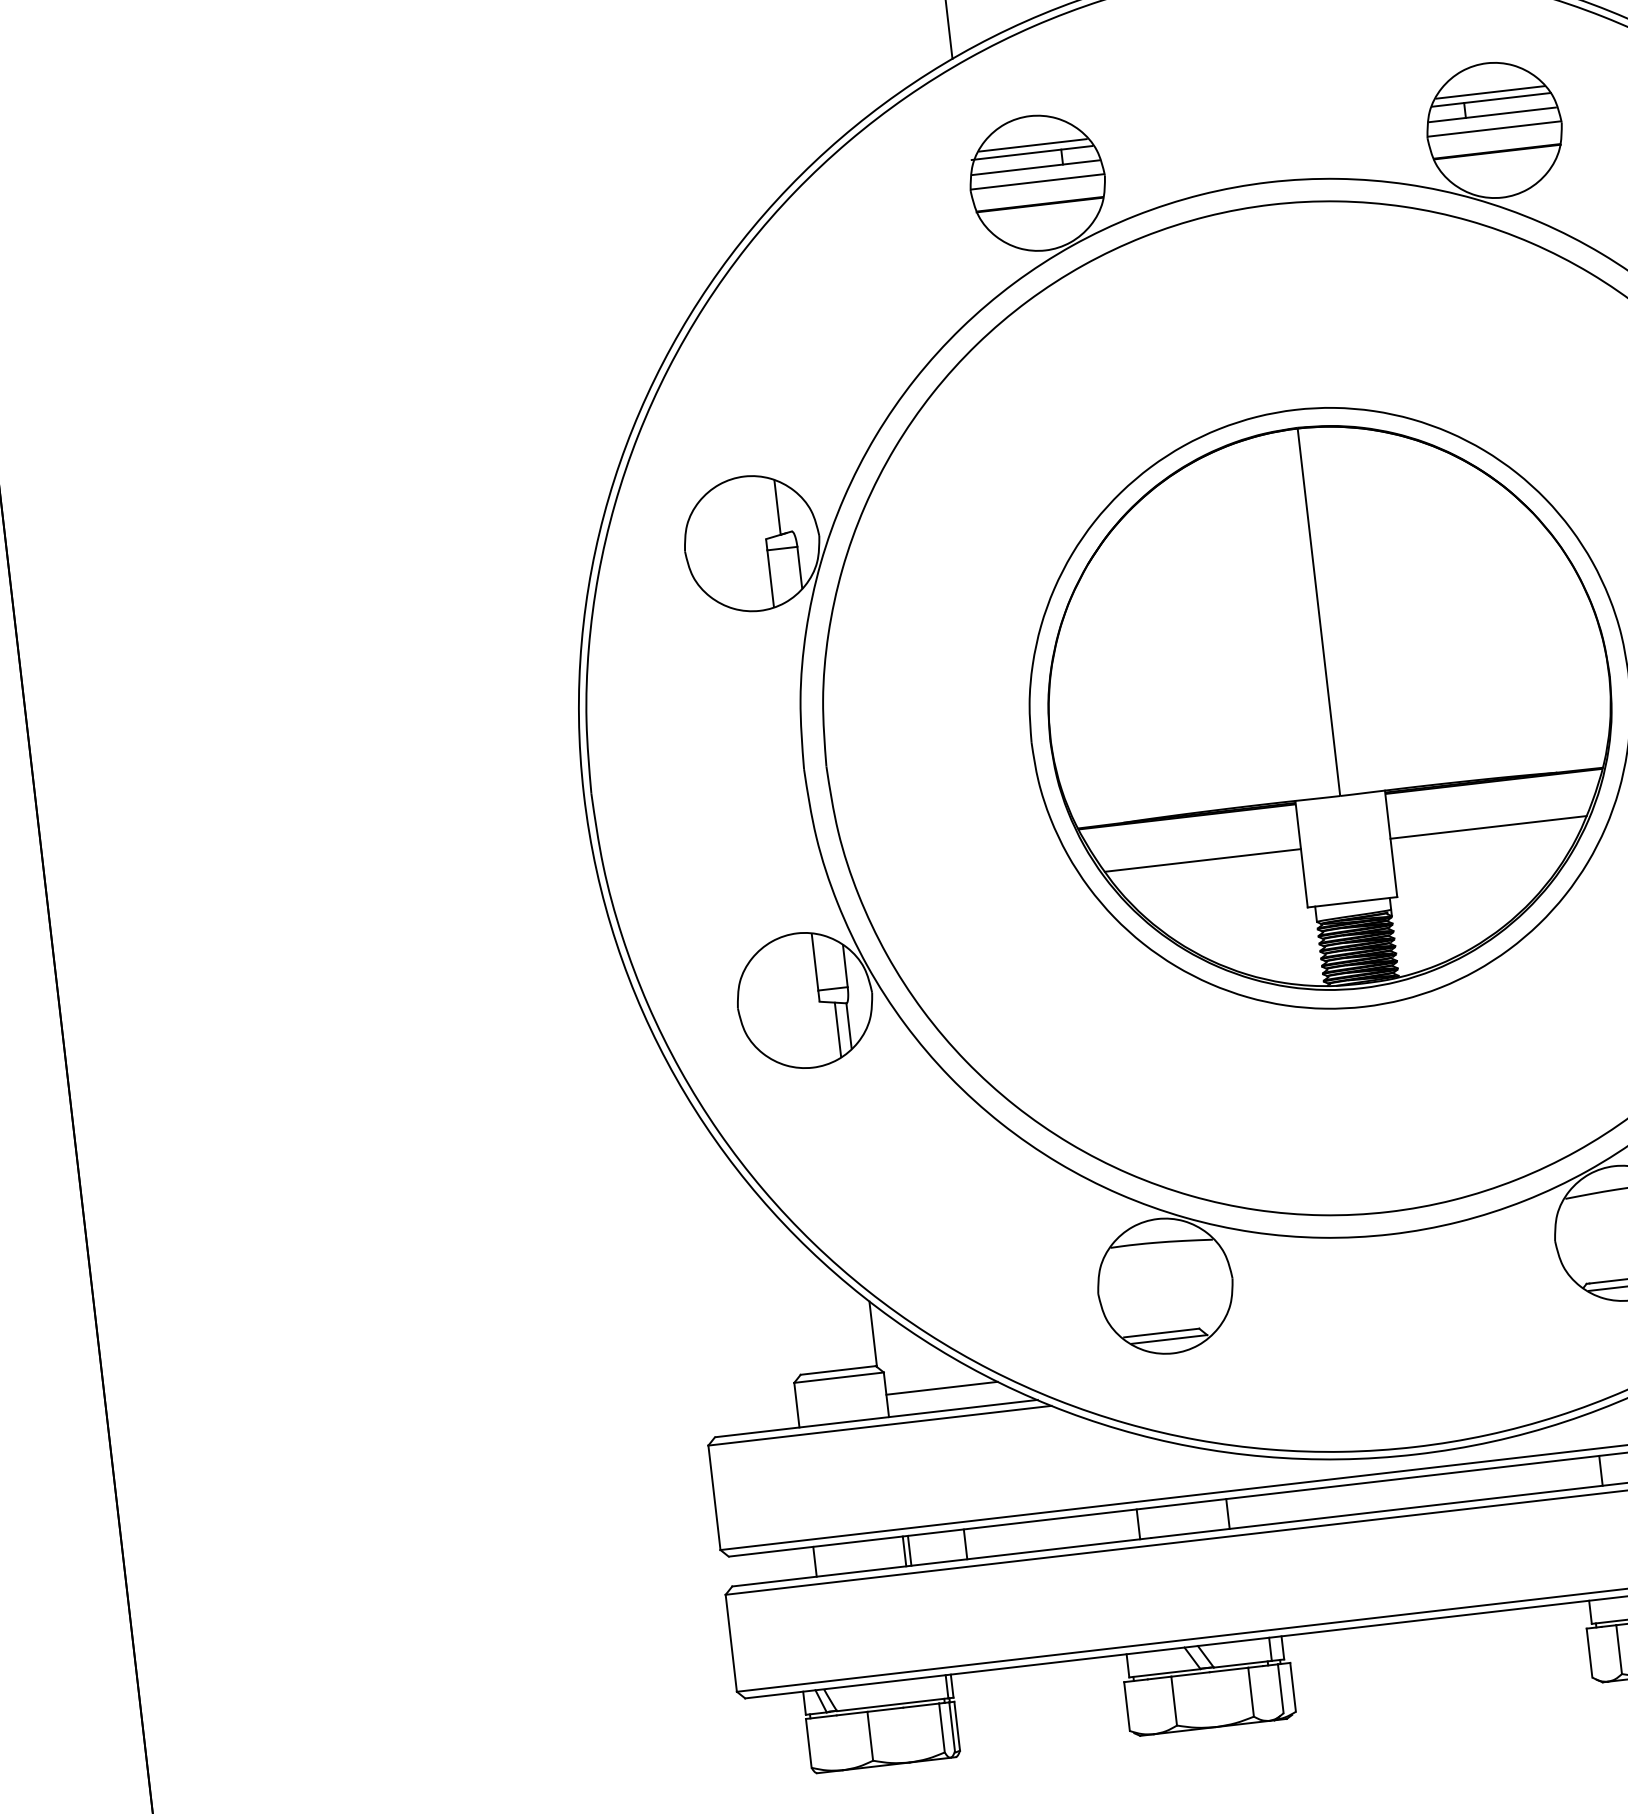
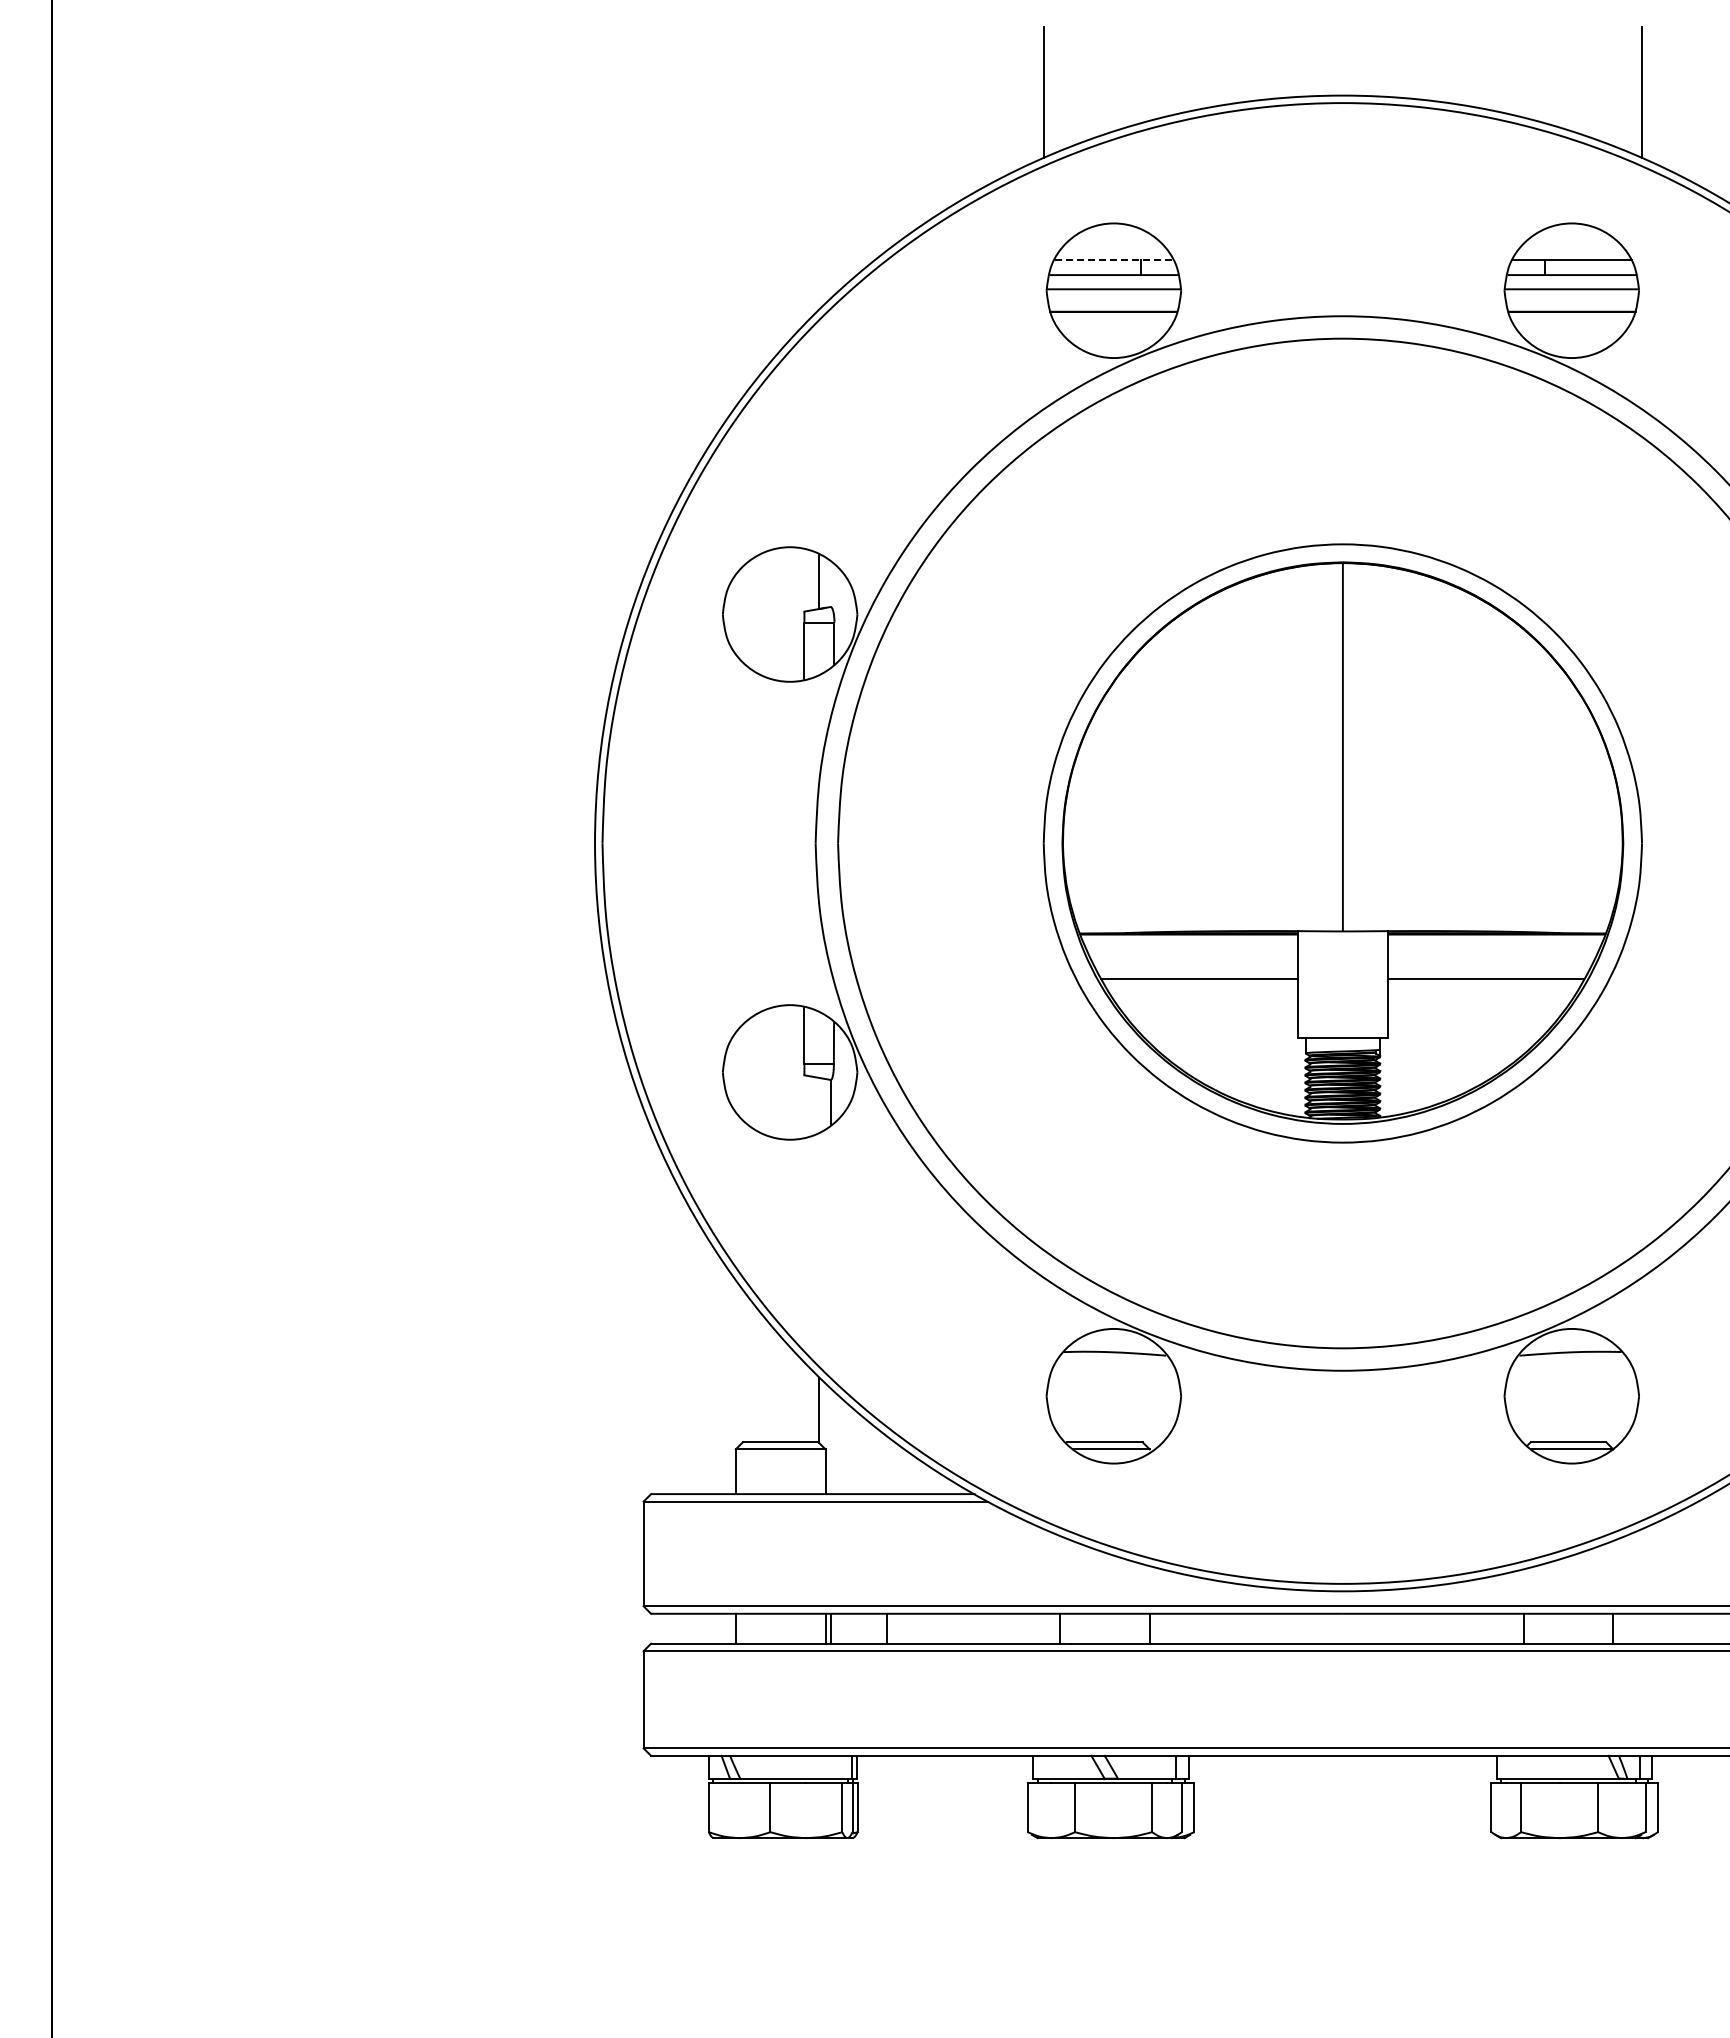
line: (1489, 92) -> (1571, 252), removed
line: (1032, 145) -> (1113, 252), removed
line: (1031, 153) -> (1111, 260), solid -> dashed
line: (838, 1030) -> (819, 1105), removed
line: (942, 1388) -> (881, 1471), removed

